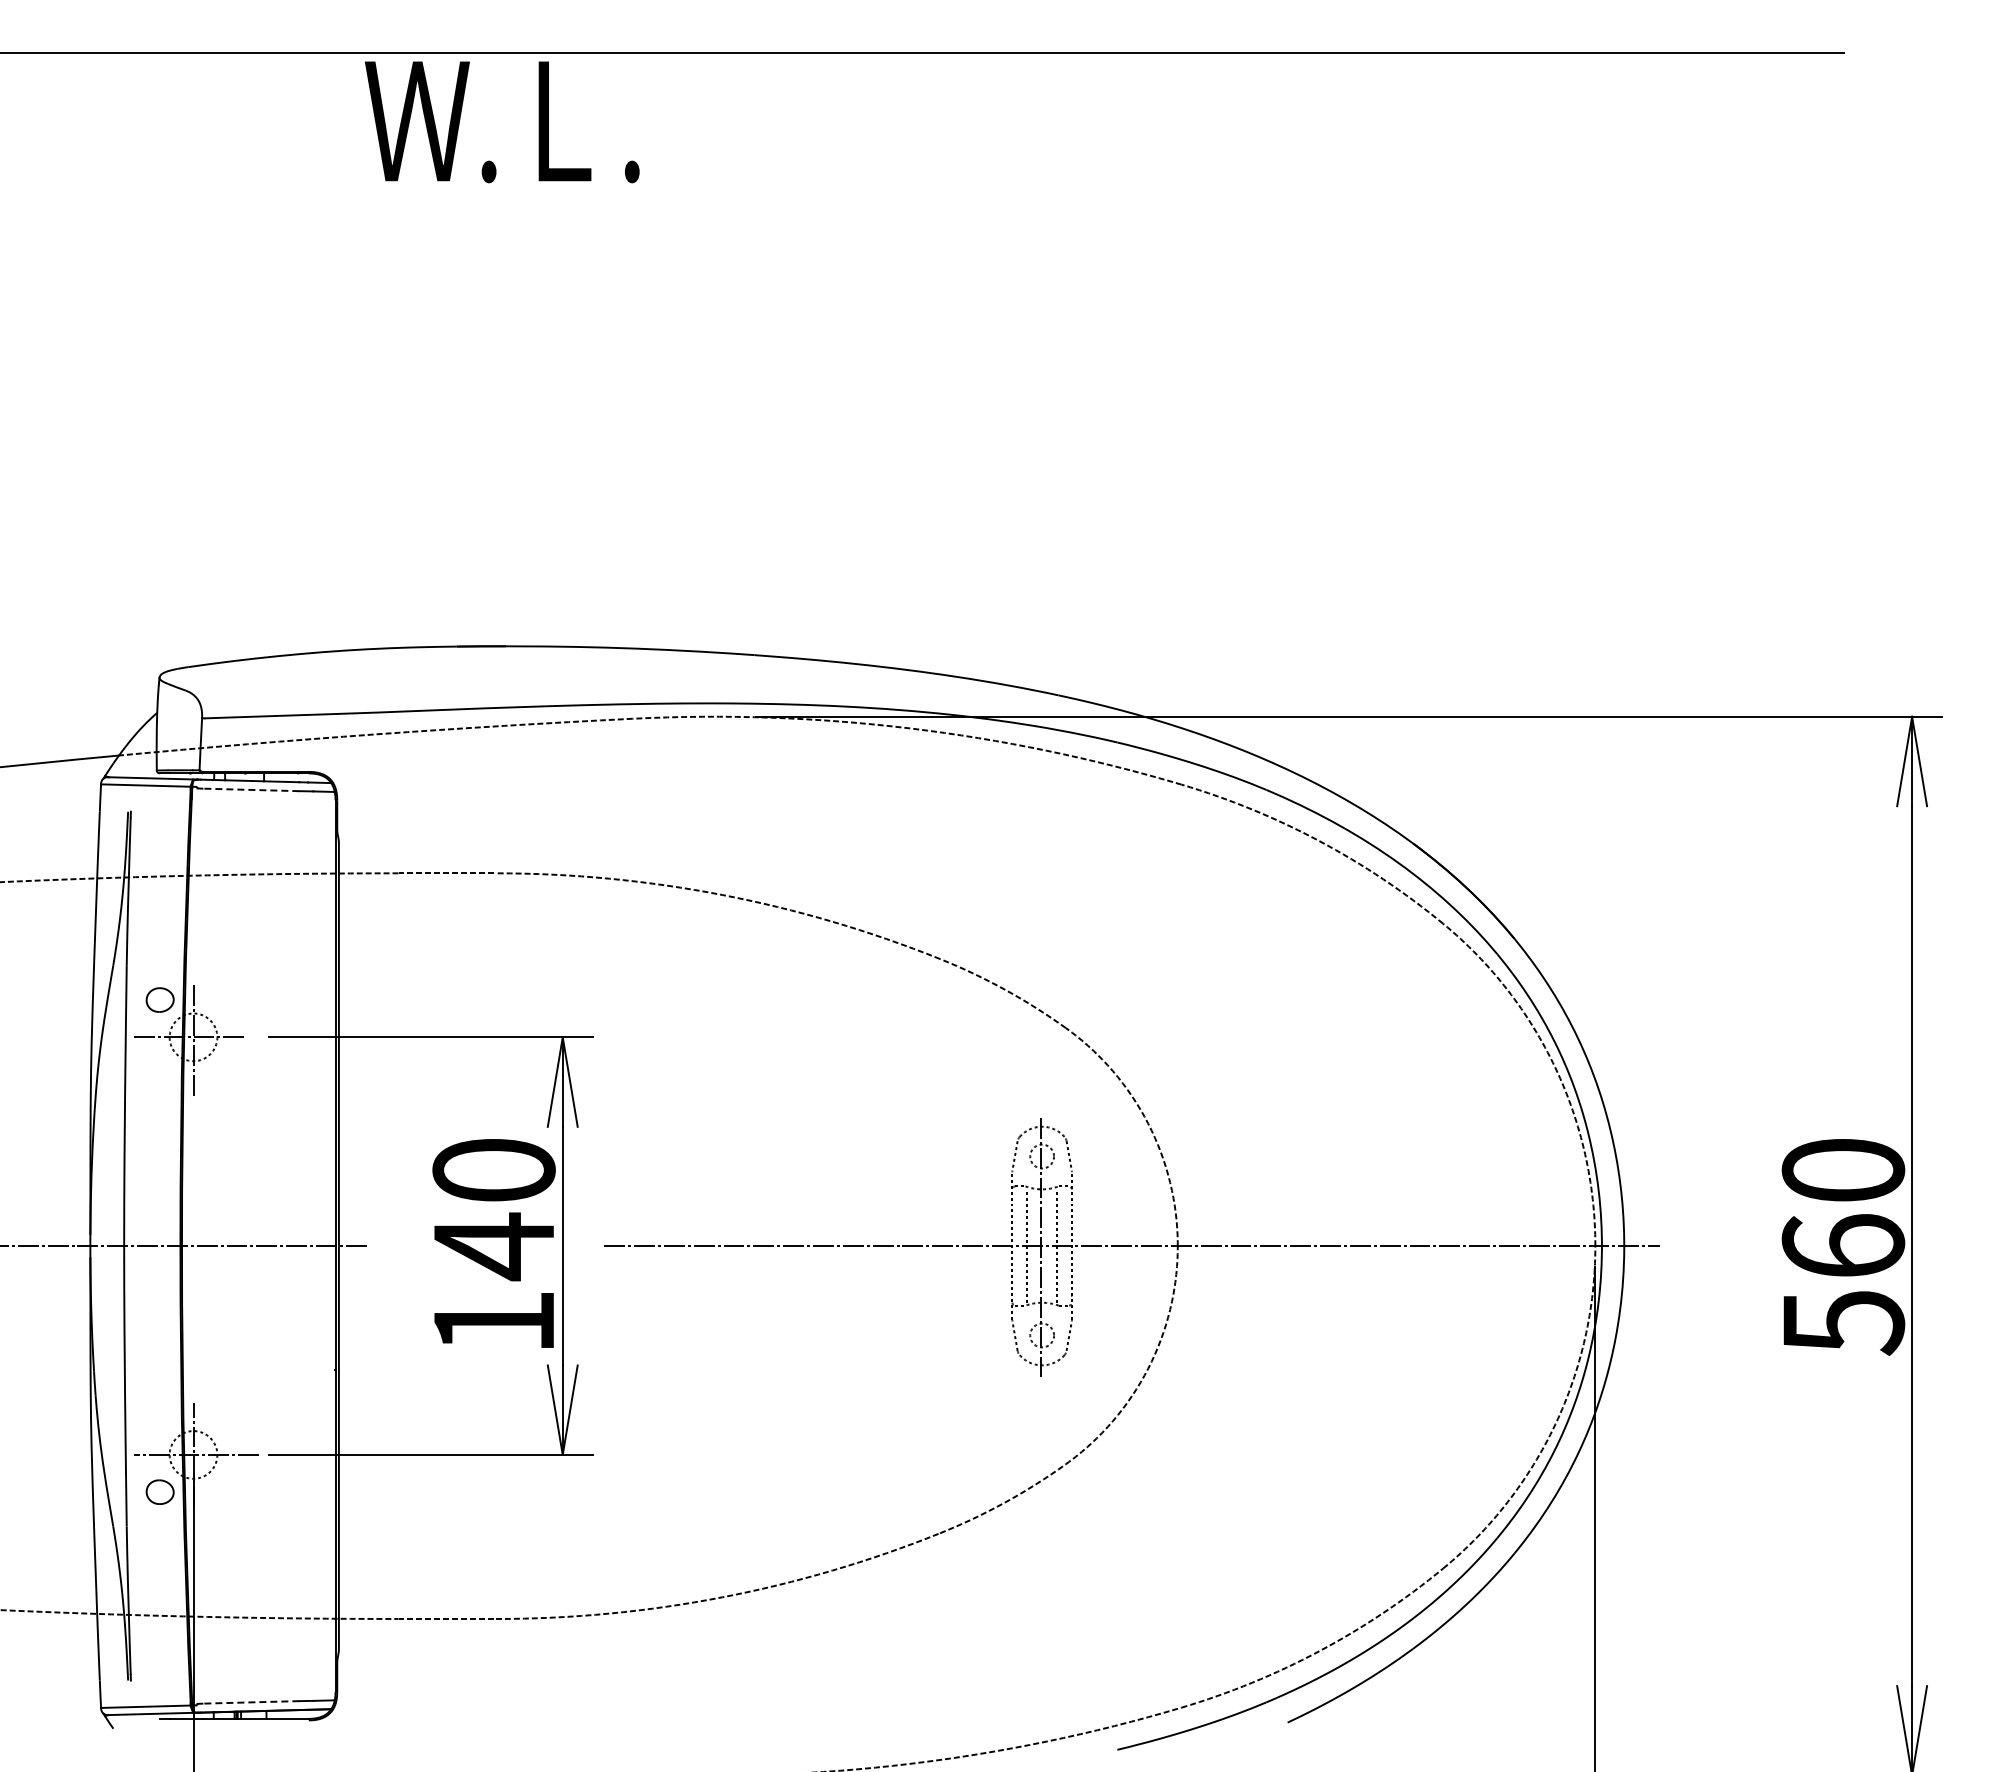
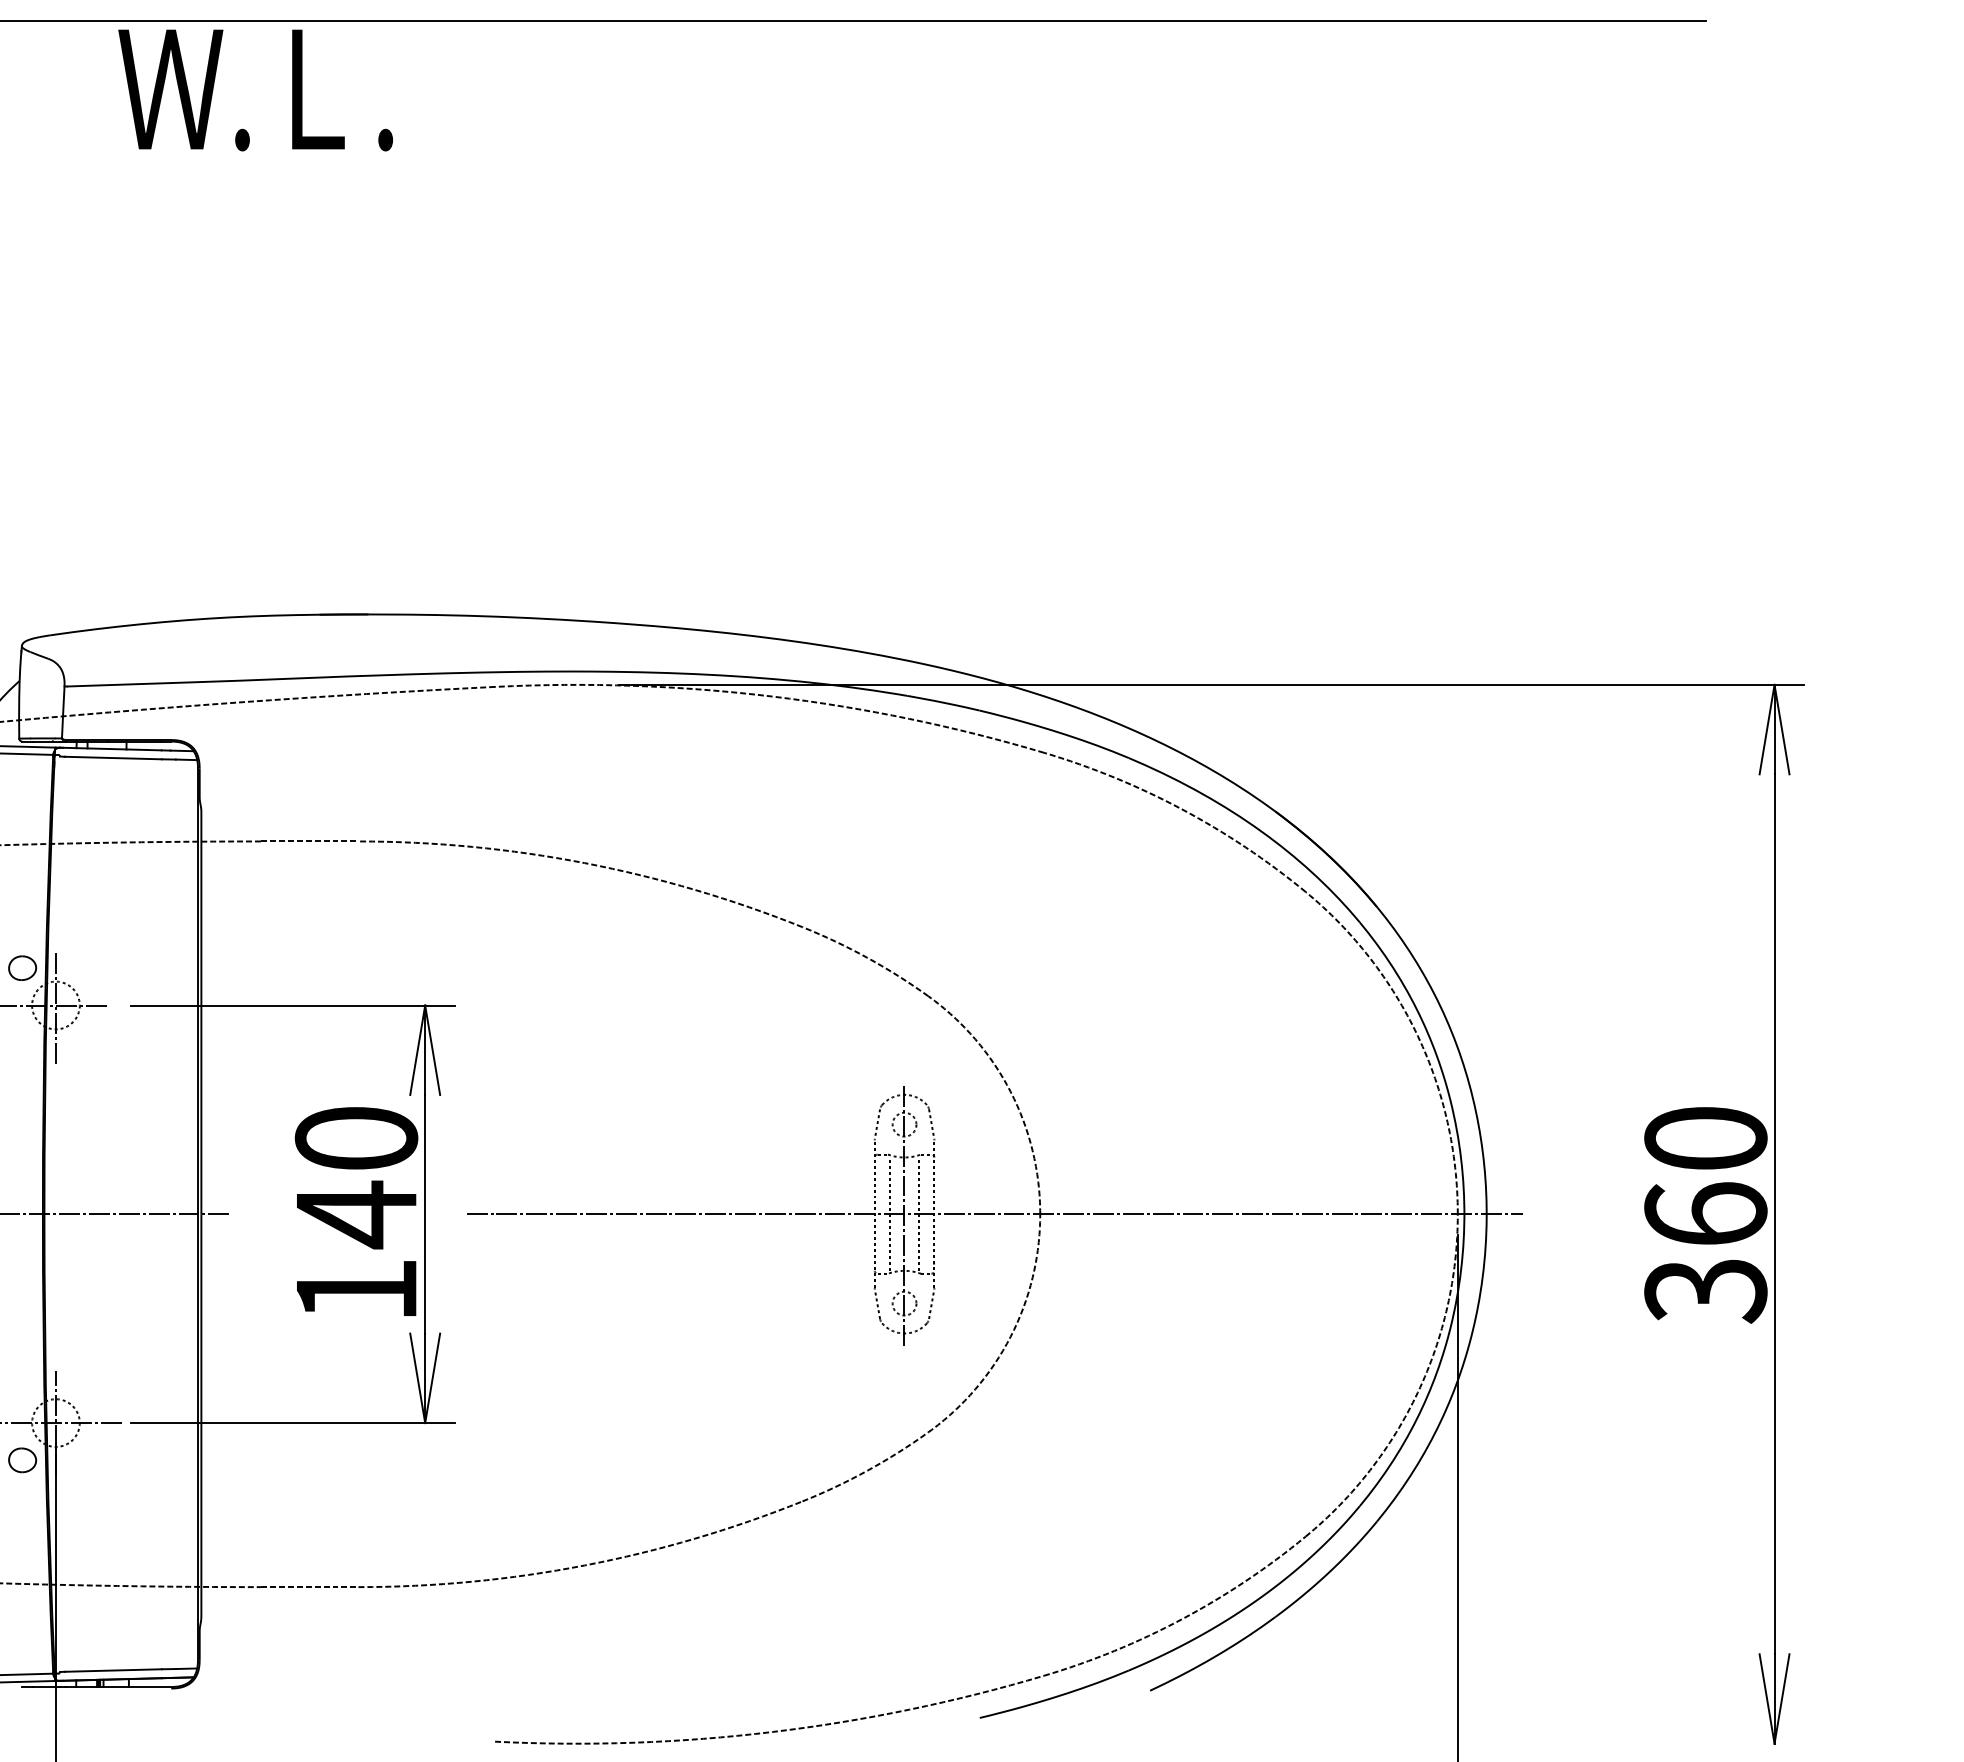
text: (502, 122) -> (255, 90), moved
line: (250, 789) -> (112, 757), dashed -> solid
text: (1842, 1323) -> (1704, 1291), 560 -> 360
line: (250, 1702) -> (112, 1670), dashed -> solid

